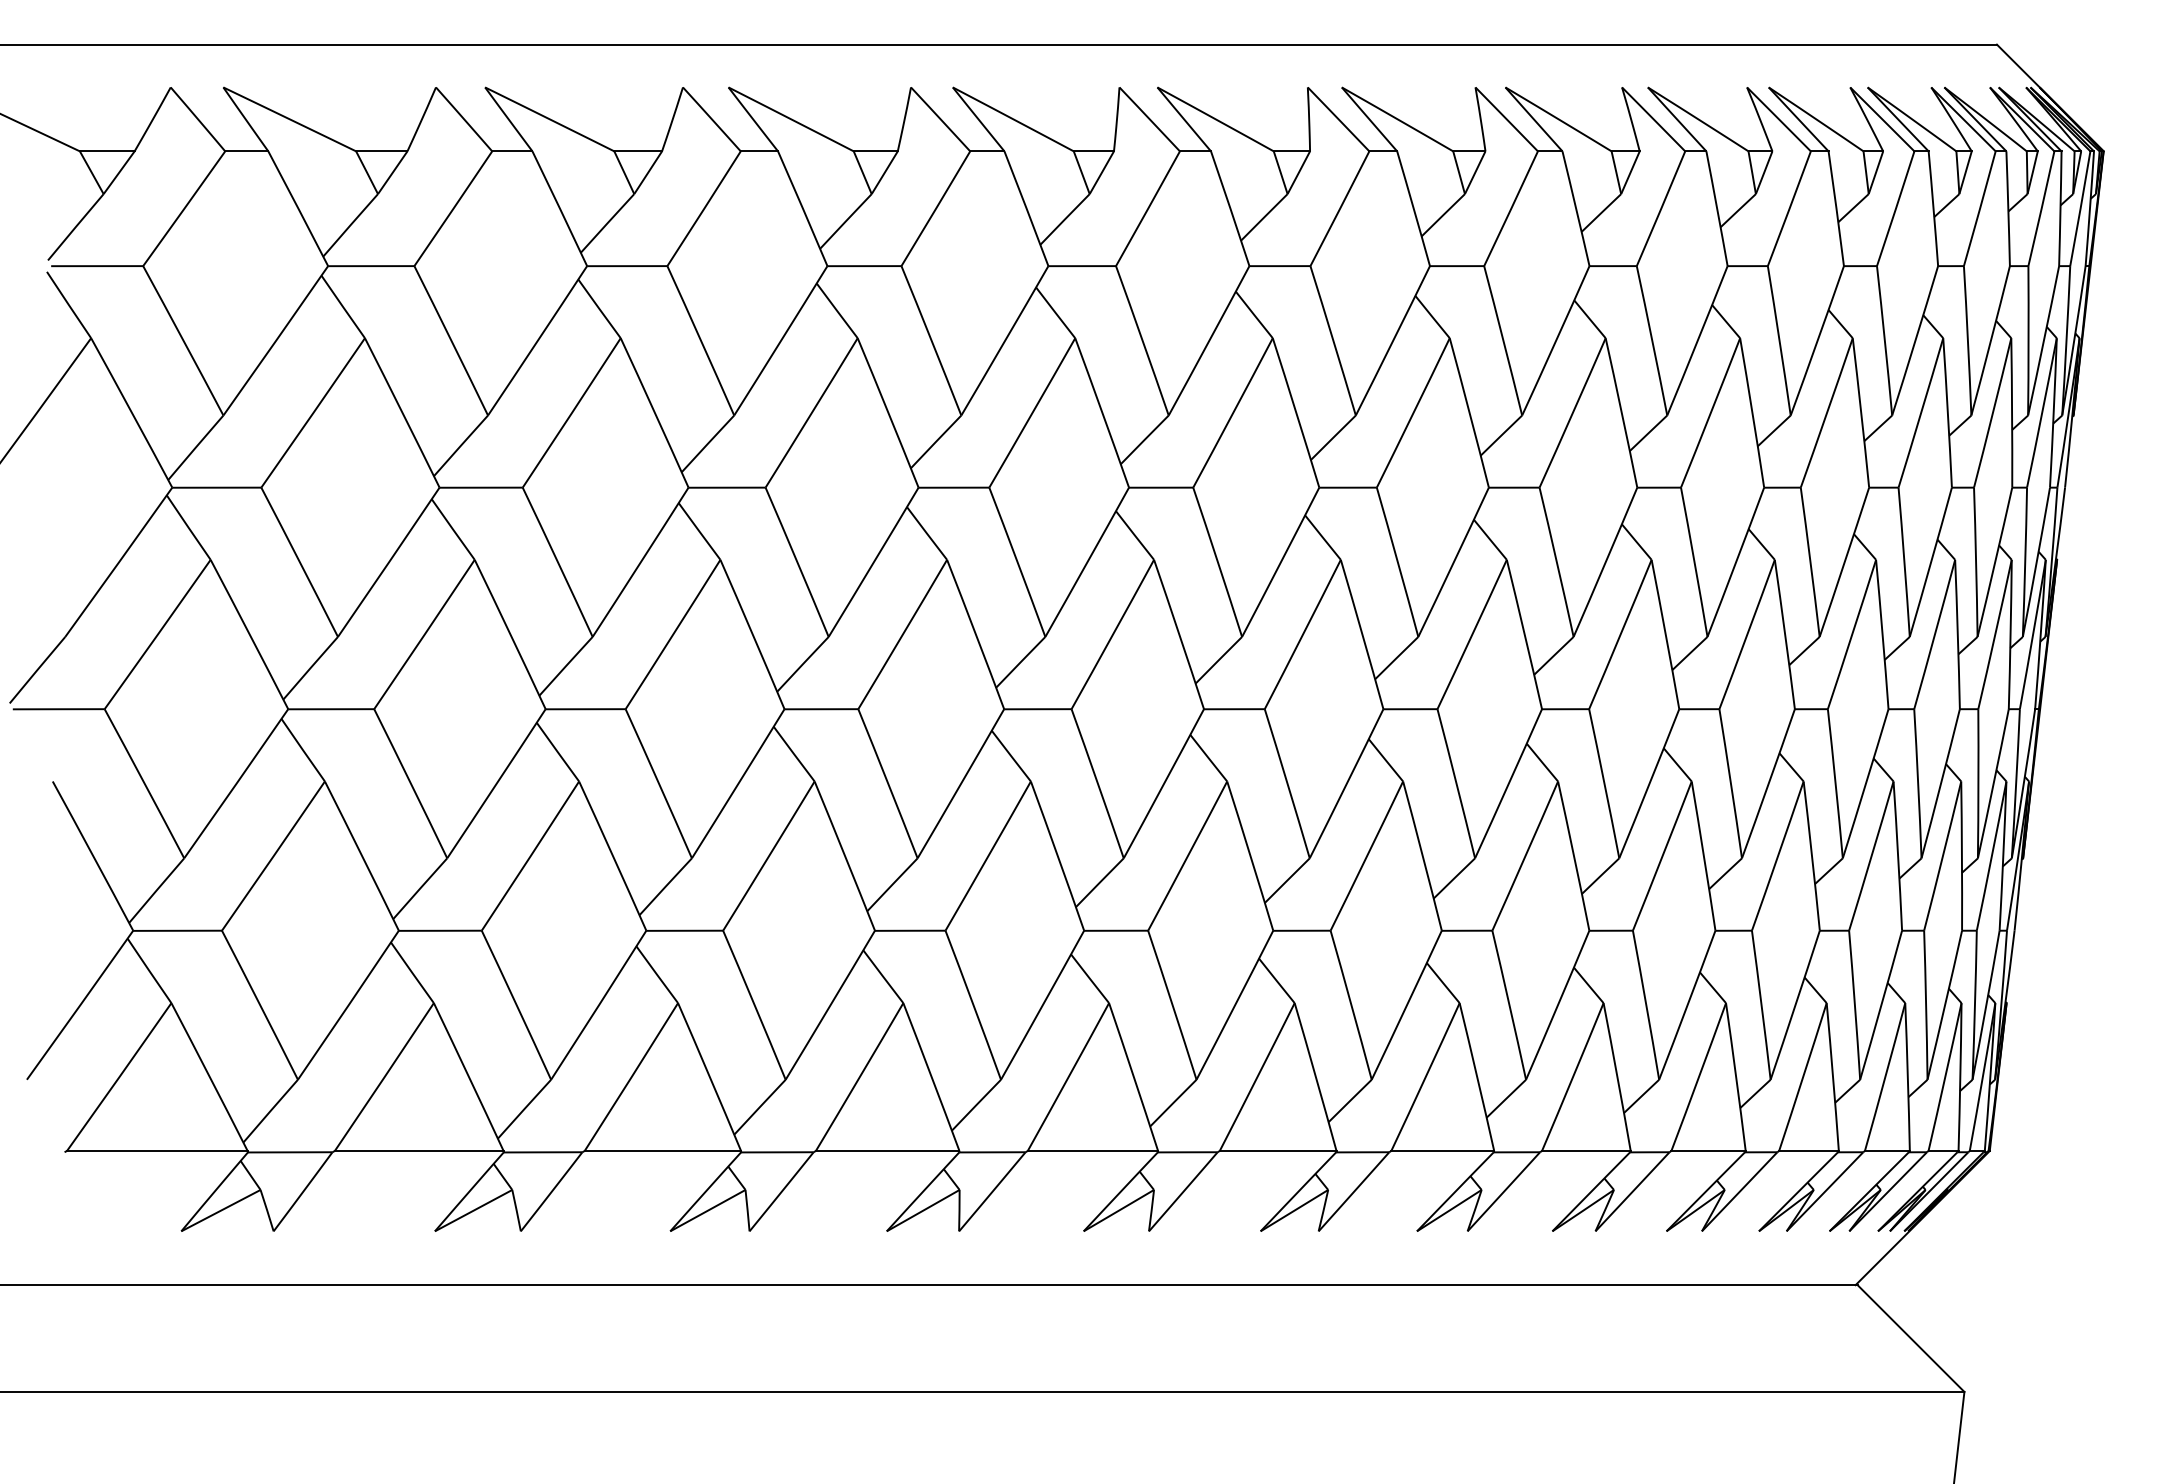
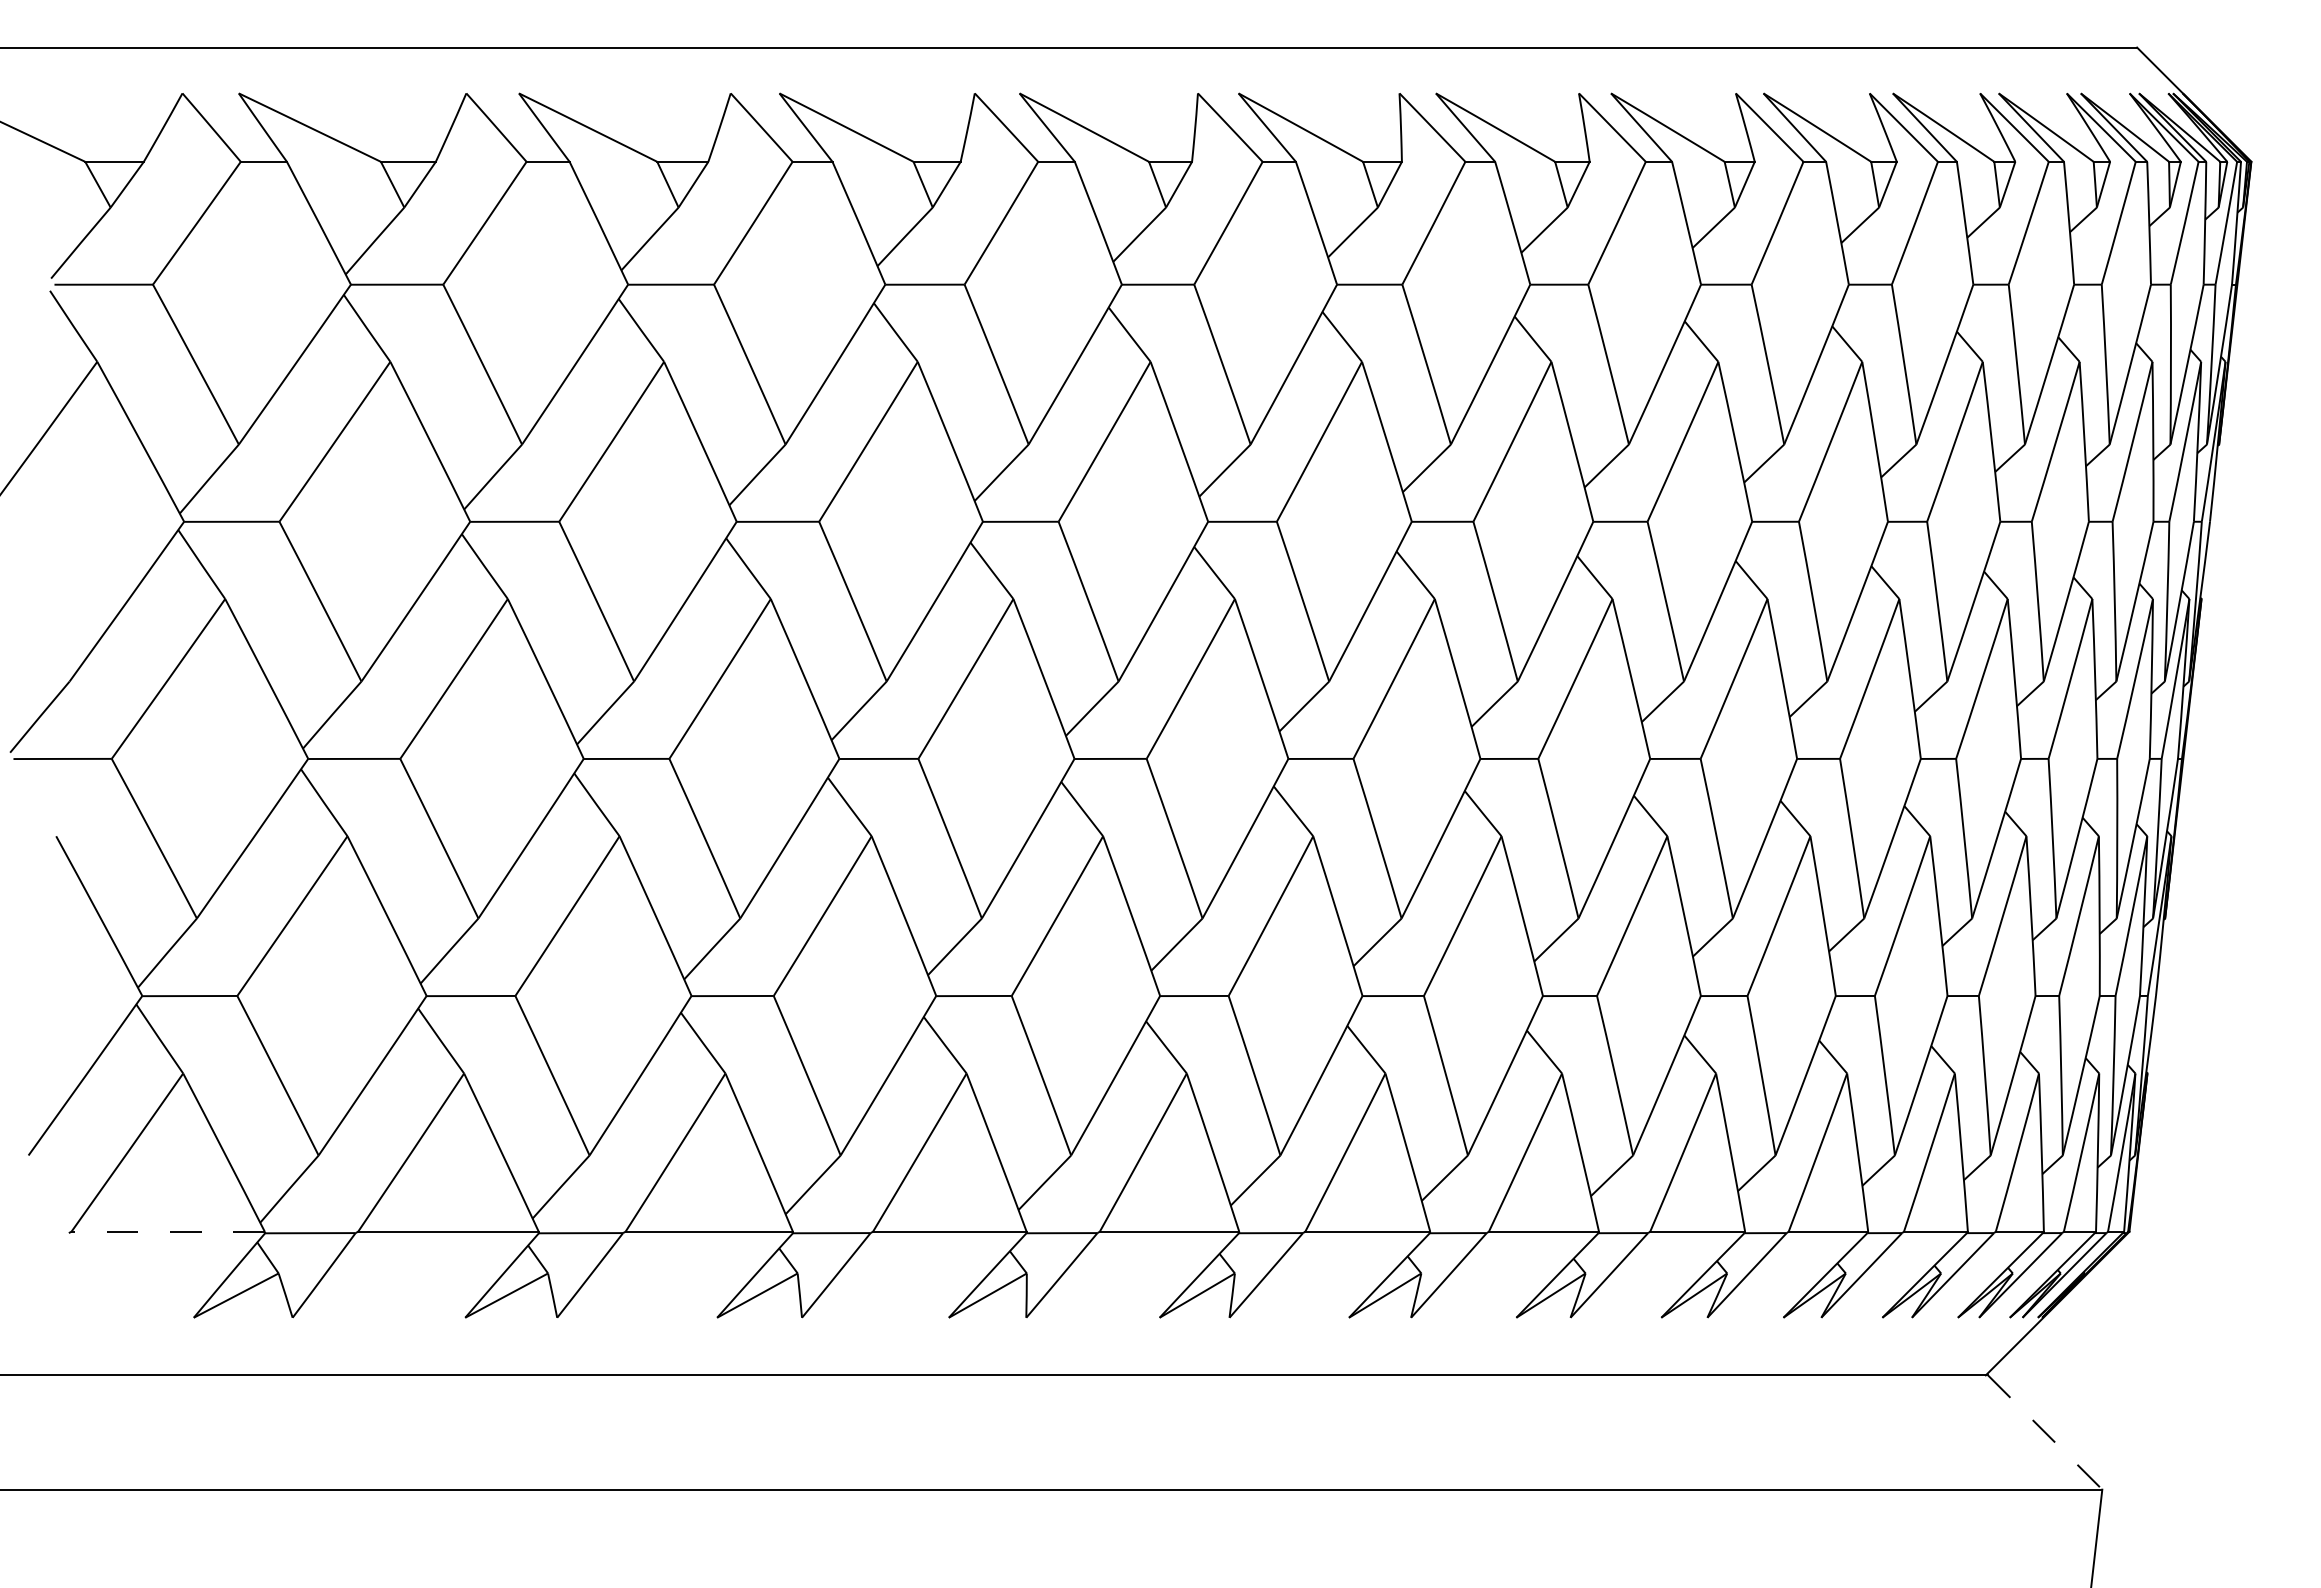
line: (157, 1150) -> (168, 1231), solid -> dashed
line: (1911, 1338) -> (2045, 1432), solid -> dashed

